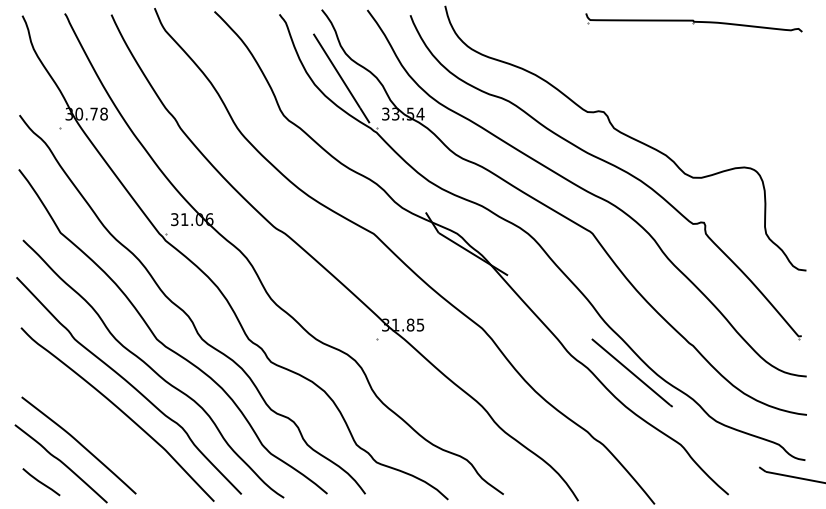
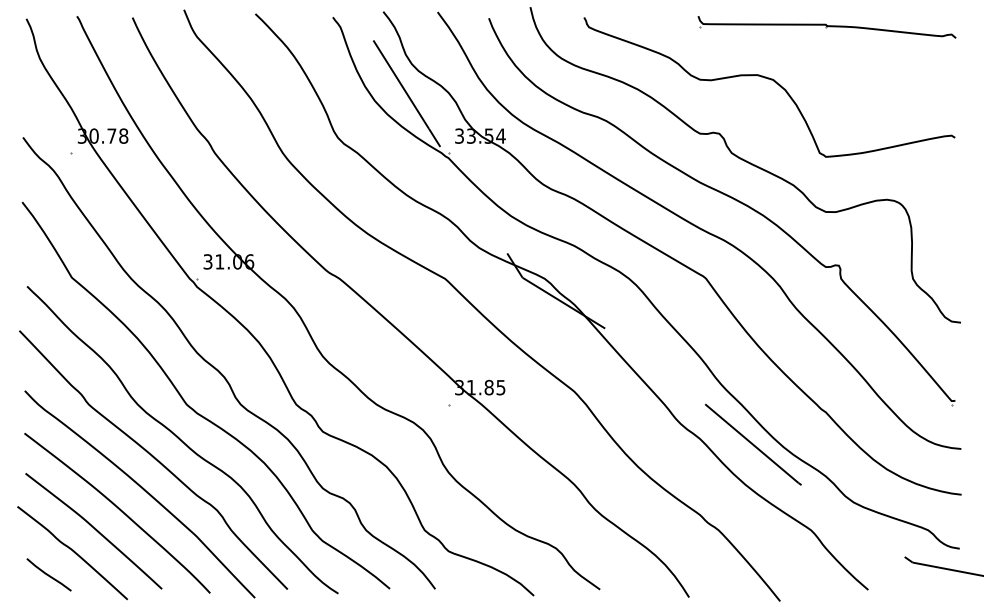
curve: (649, 69) -> (774, 82), added
curve: (100, 428) -> (119, 510), added

